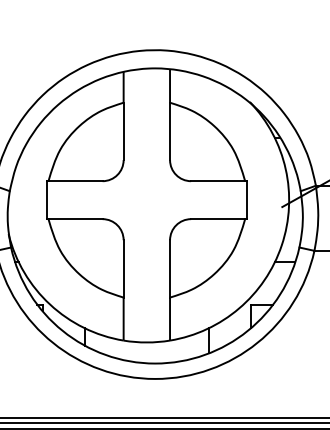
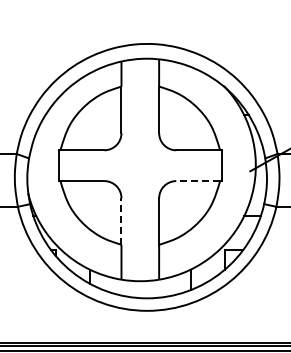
line: (218, 219) -> (198, 181), solid -> dashed
line: (123, 268) -> (121, 221), solid -> dashed

